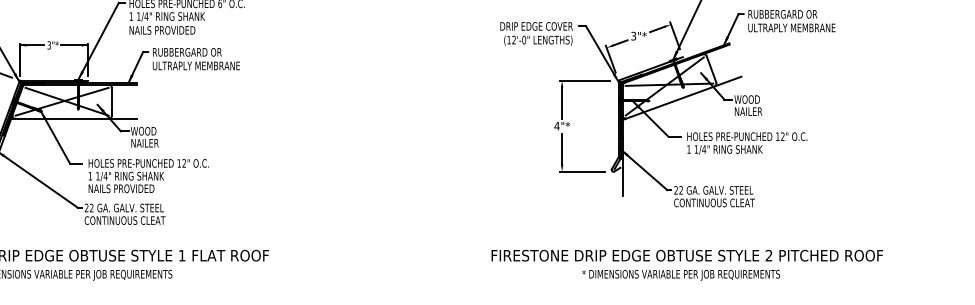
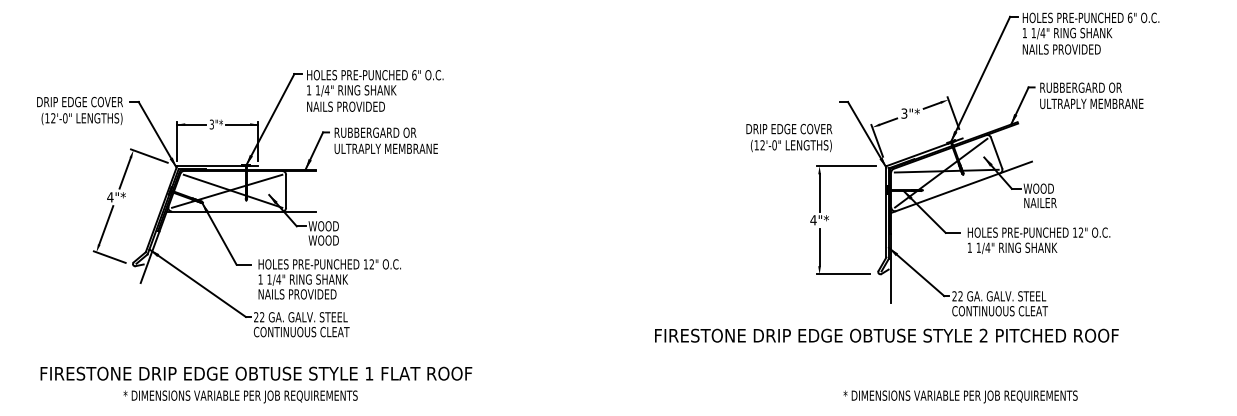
text: (536, 33) -> (789, 137), moved
text: (144, 143) -> (324, 240), NAILER -> WOOD
text: (686, 255) -> (886, 335), moved

